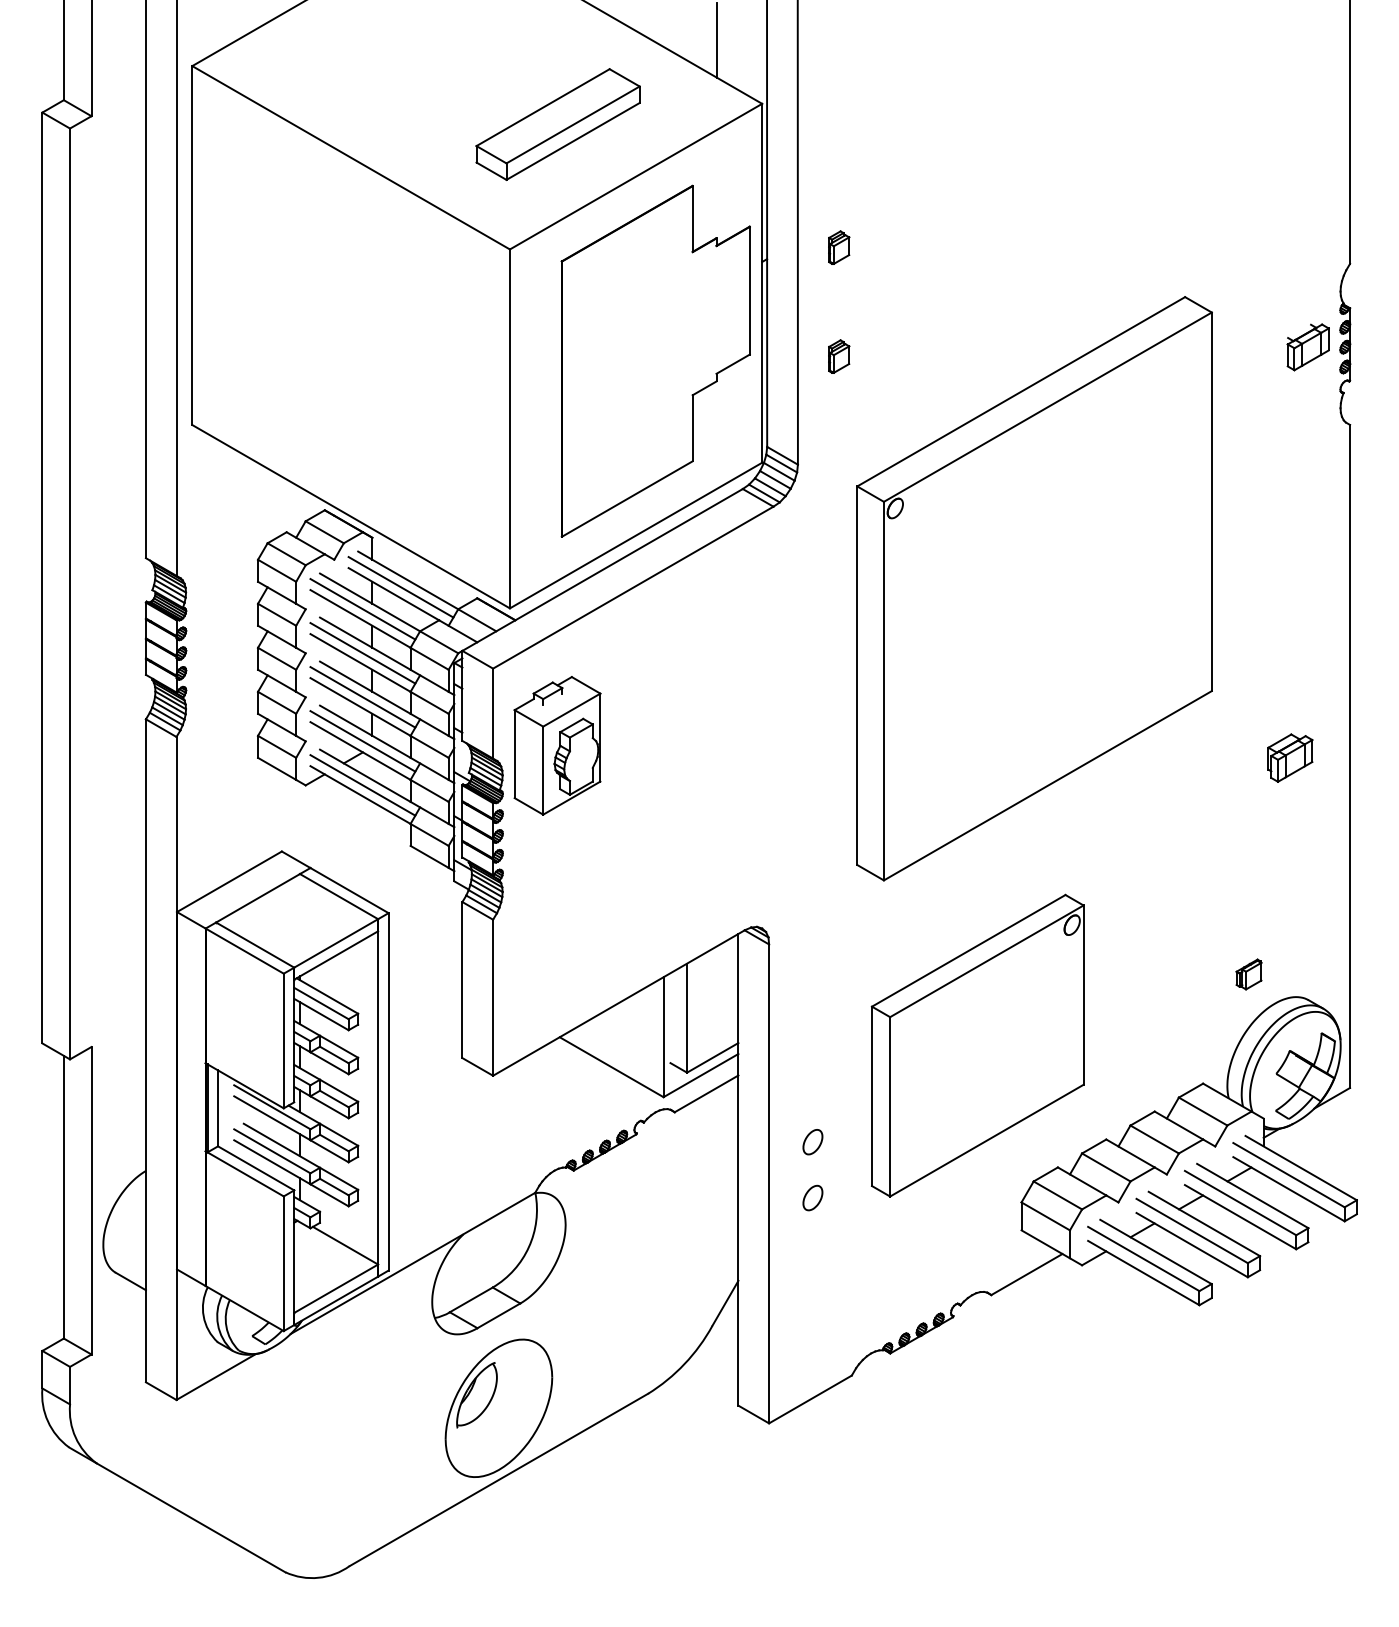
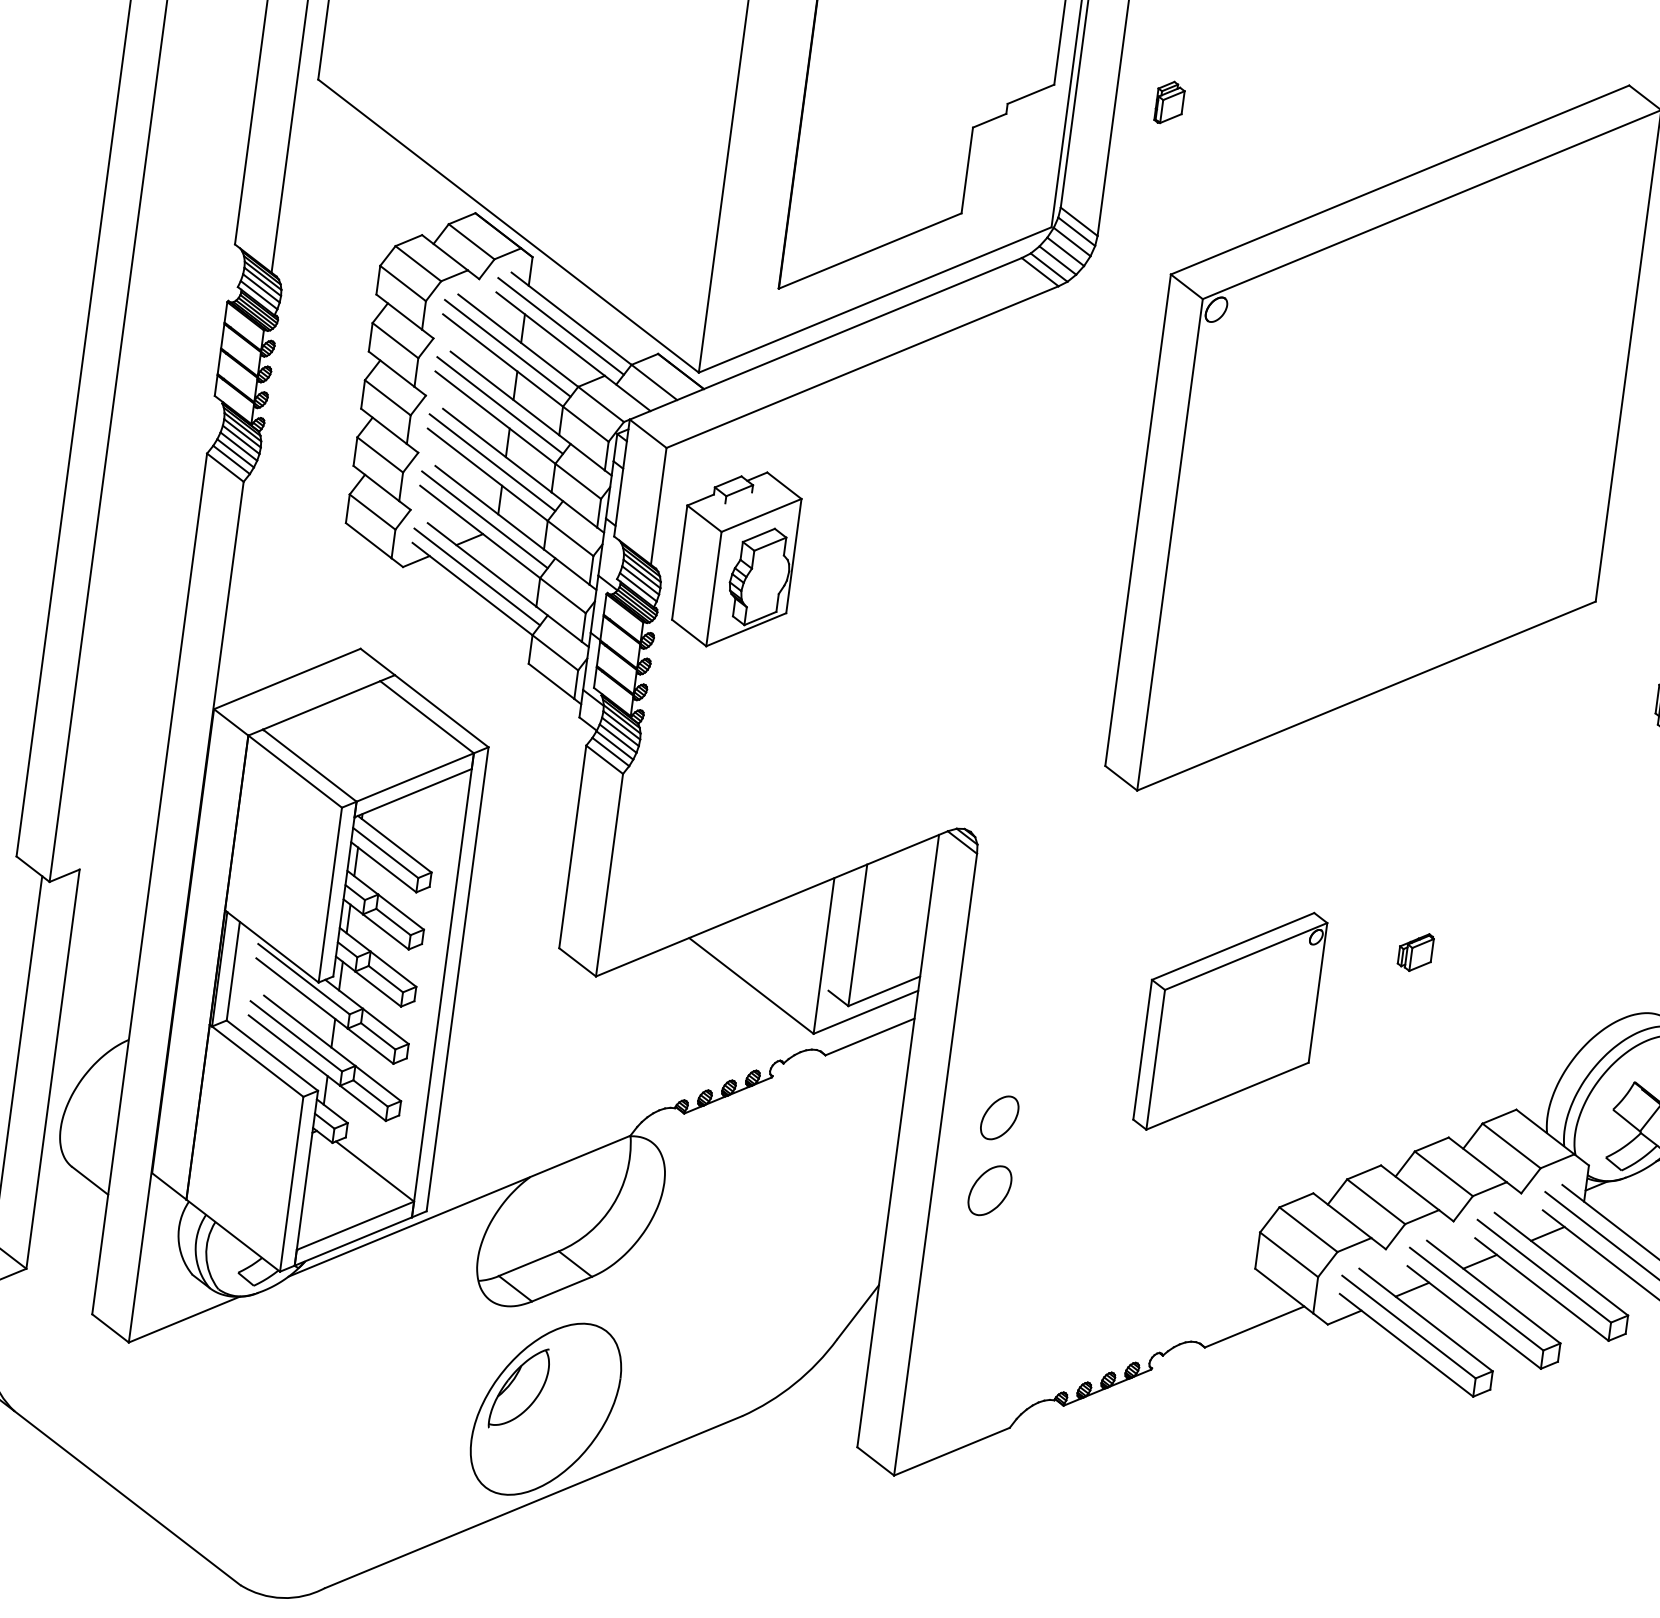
part: (1248, 974) -> (1415, 951), moved
part: (977, 1045) -> (1230, 1021), size x0.6
part: (812, 1142) -> (999, 1118), size x1.4
part: (812, 1197) -> (989, 1189), size x1.6

